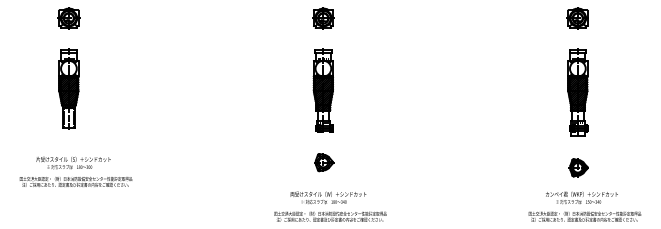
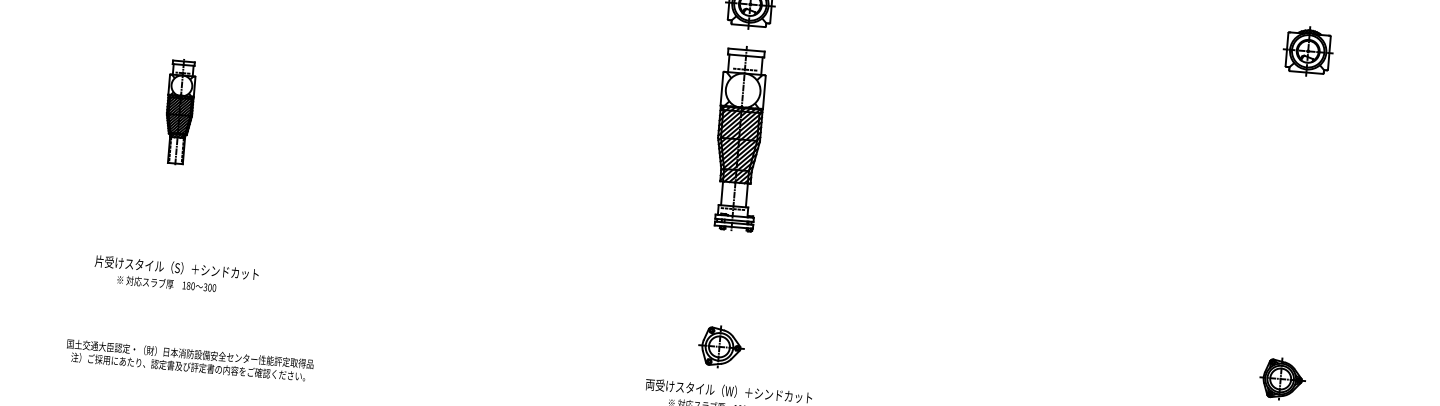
part: (68, 88) -> (178, 111), size x0.6
part: (322, 90) -> (737, 138), moved
part: (577, 92) -> (1293, 213), removed
part: (324, 162) -> (721, 346), moved
text: (75, 181) -> (188, 359), moved

